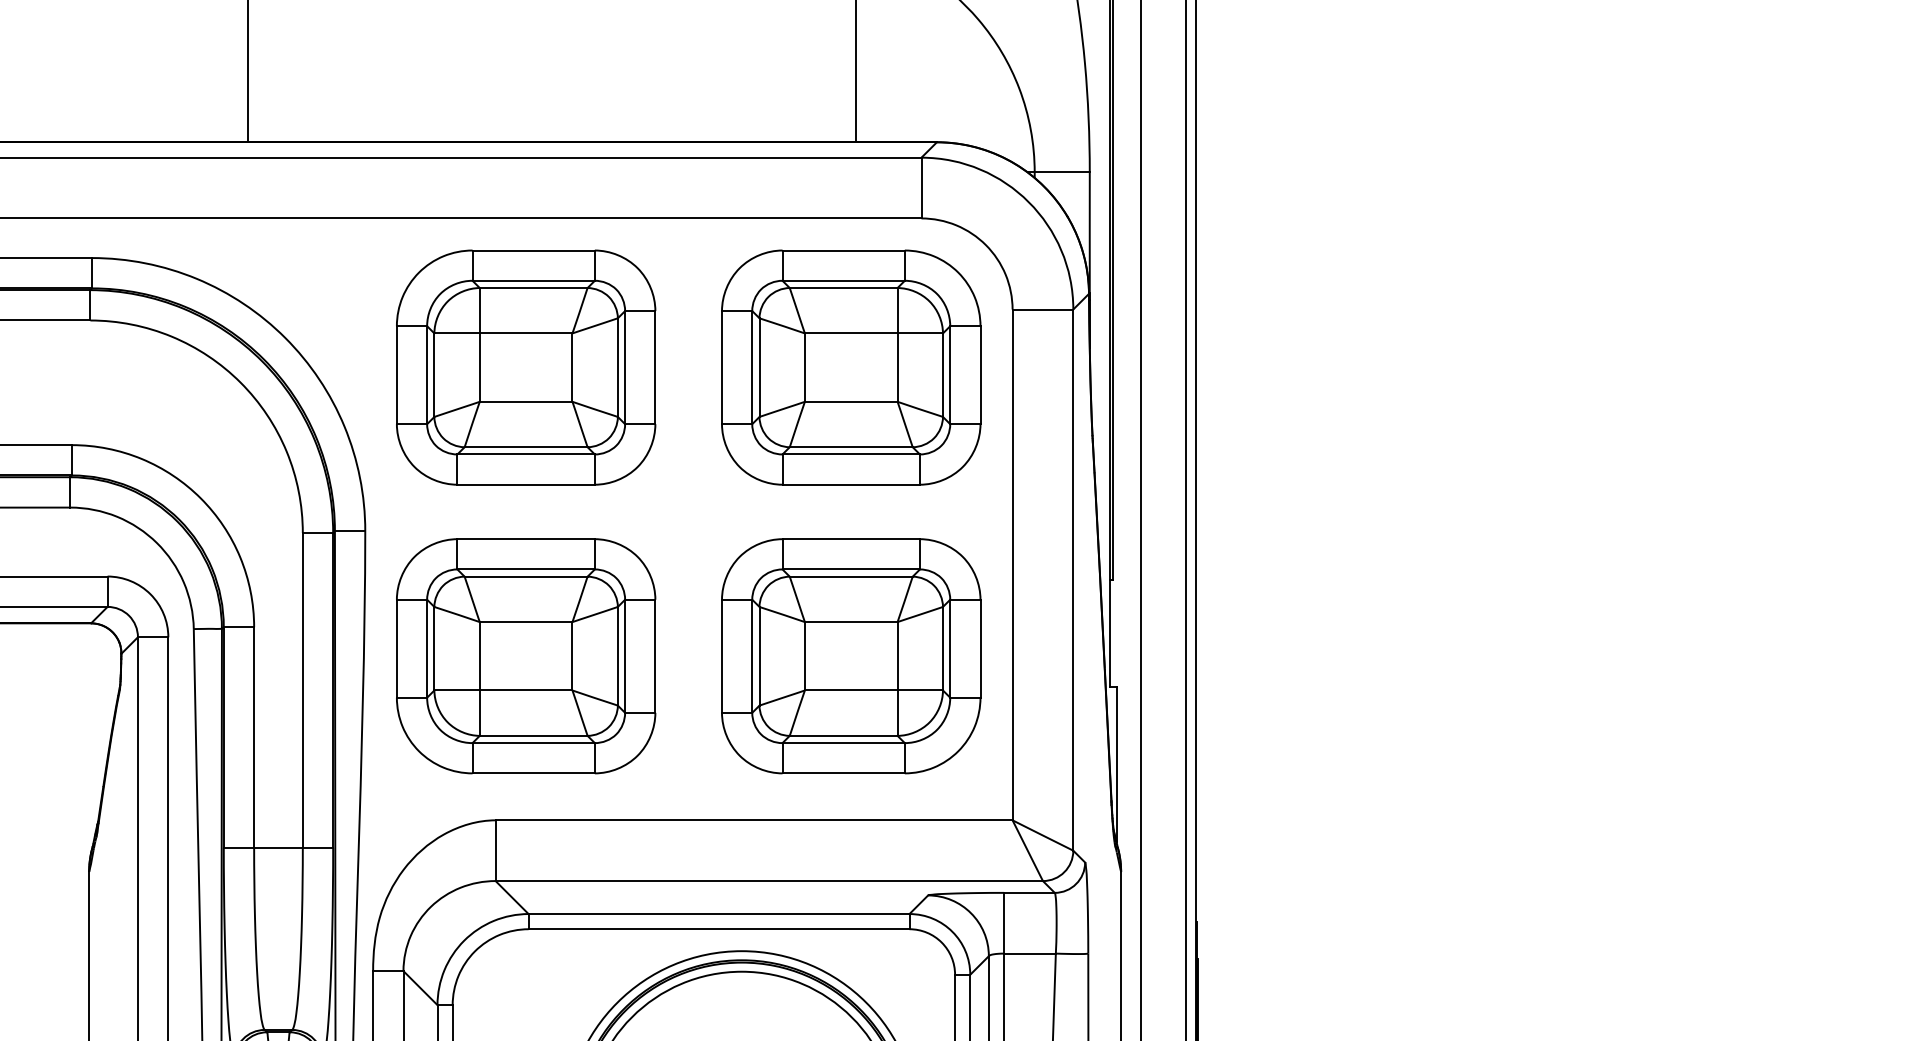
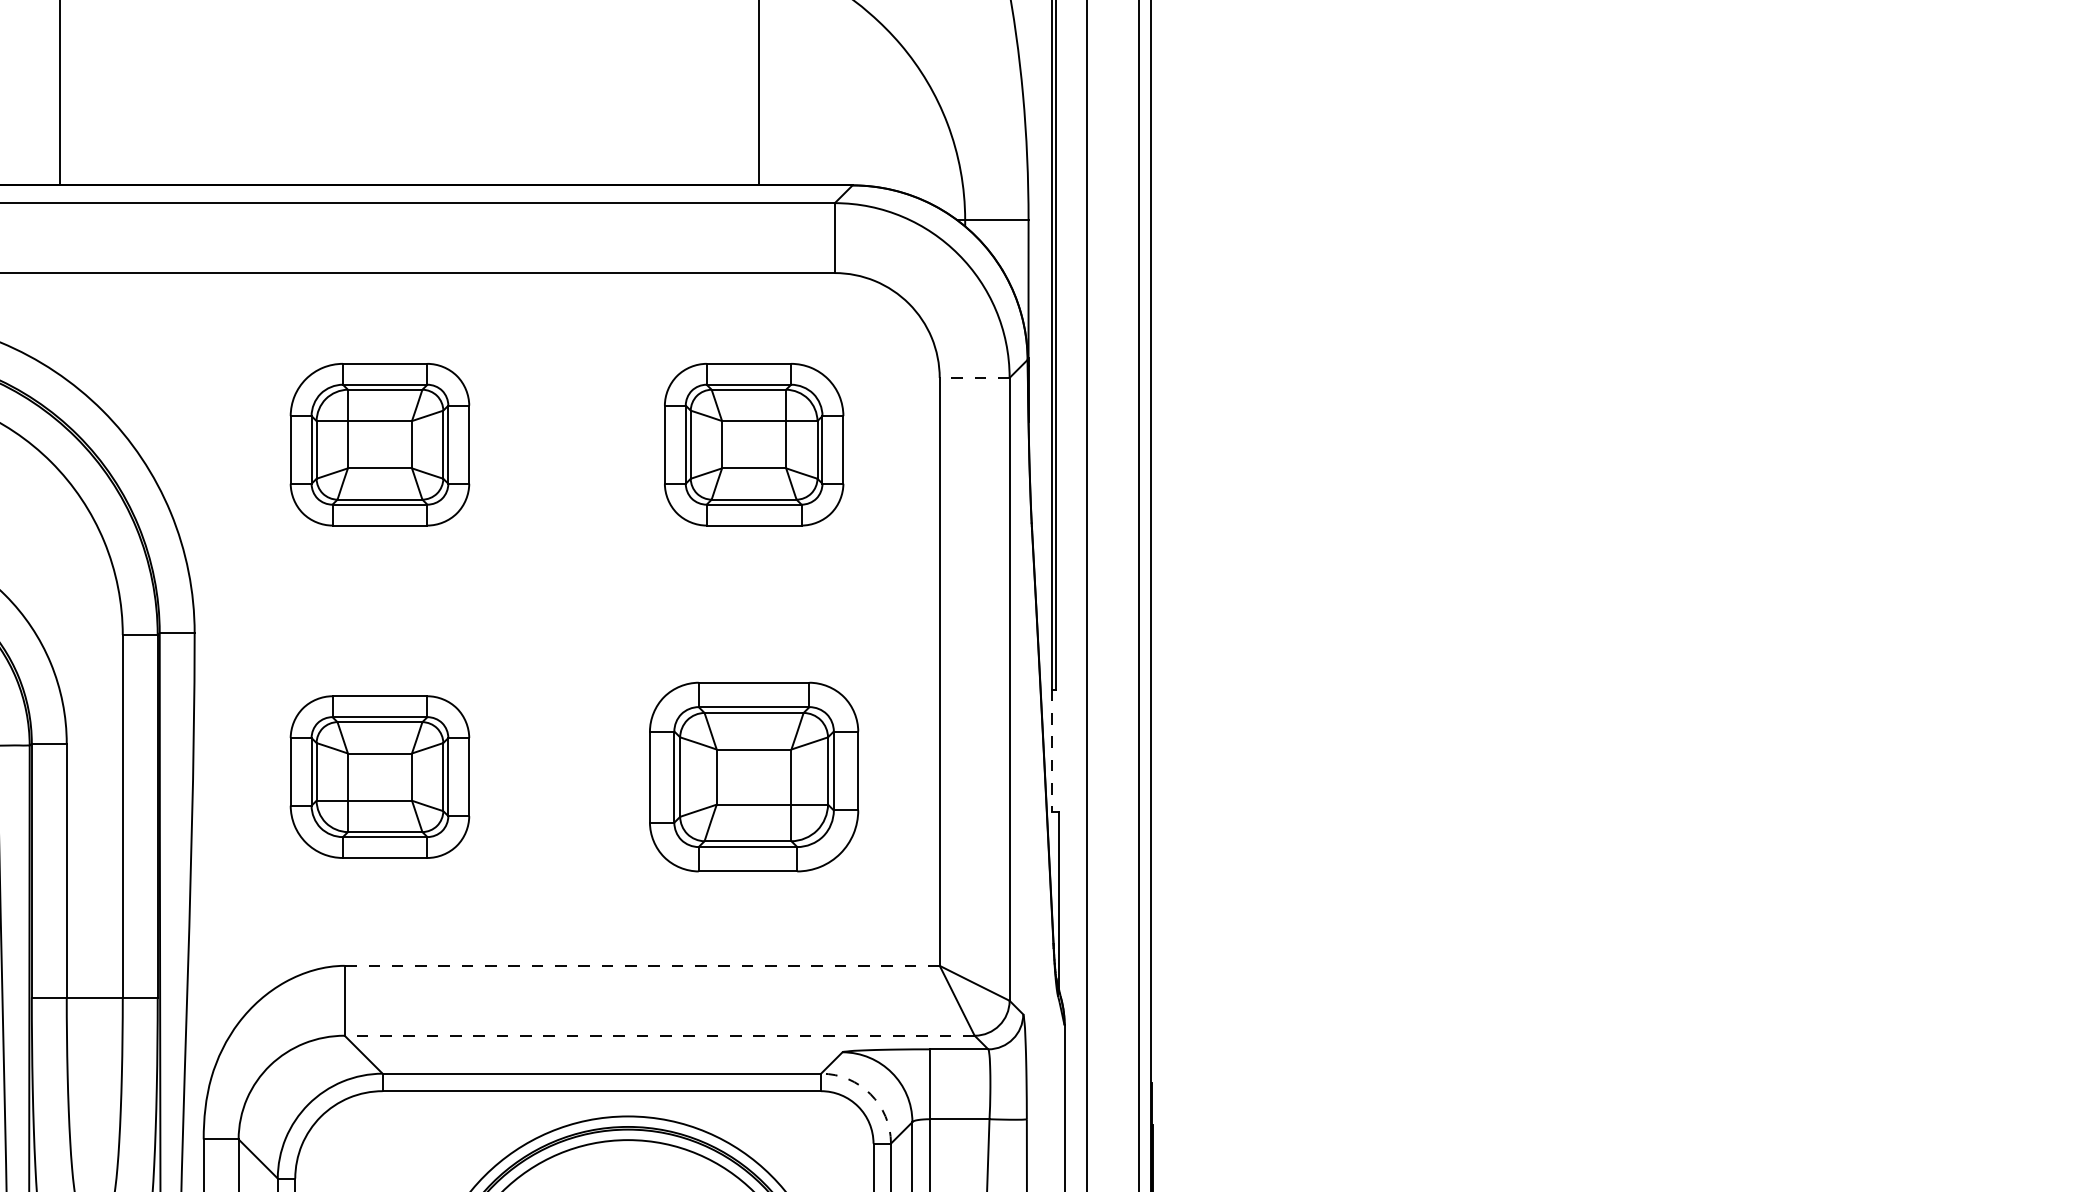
line: (1042, 309) -> (974, 377), solid -> dashed
part: (526, 367) -> (380, 444), size x0.6
part: (851, 367) -> (754, 444), size x0.6
line: (1109, 633) -> (1051, 750), solid -> dashed
part: (526, 656) -> (380, 777), size x0.6
part: (851, 656) -> (754, 777), size x0.7
line: (753, 820) -> (641, 966), solid -> dashed
line: (769, 881) -> (659, 1036), solid -> dashed
arc: (952, 931) -> (870, 1093), solid -> dashed

